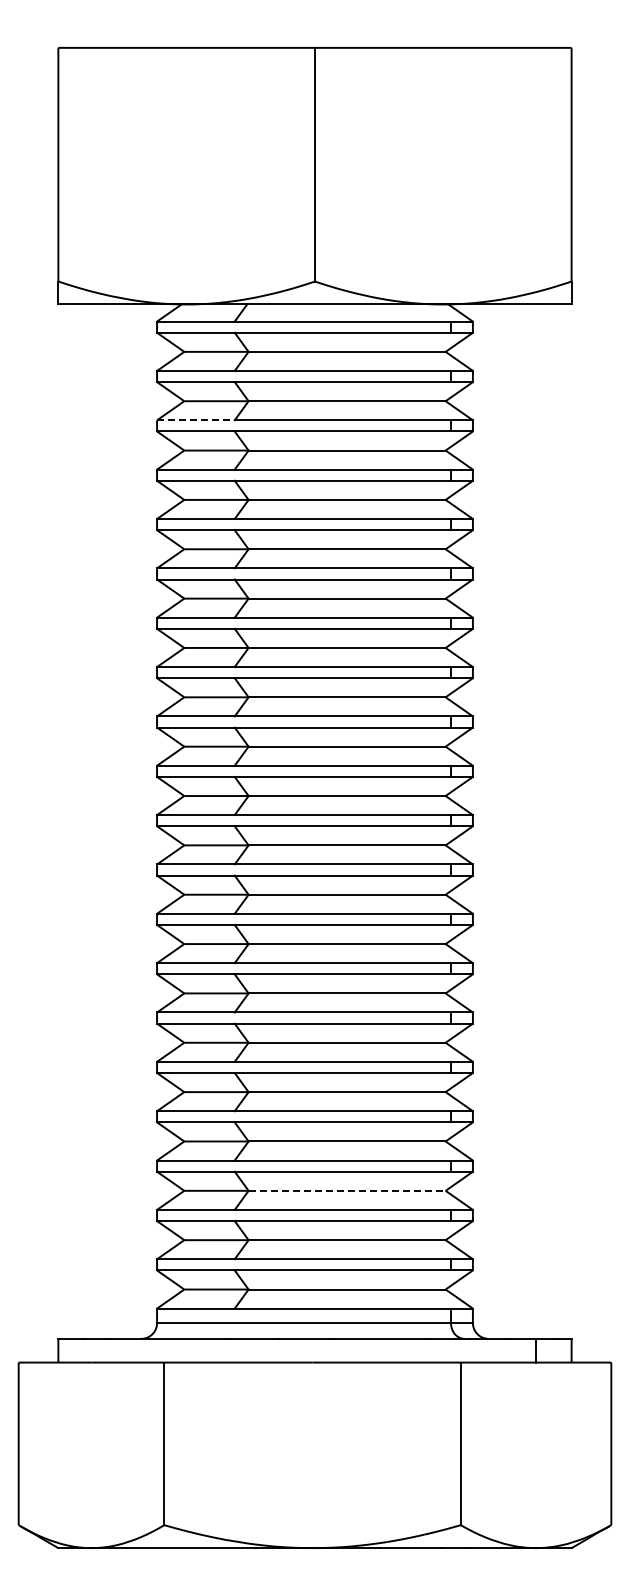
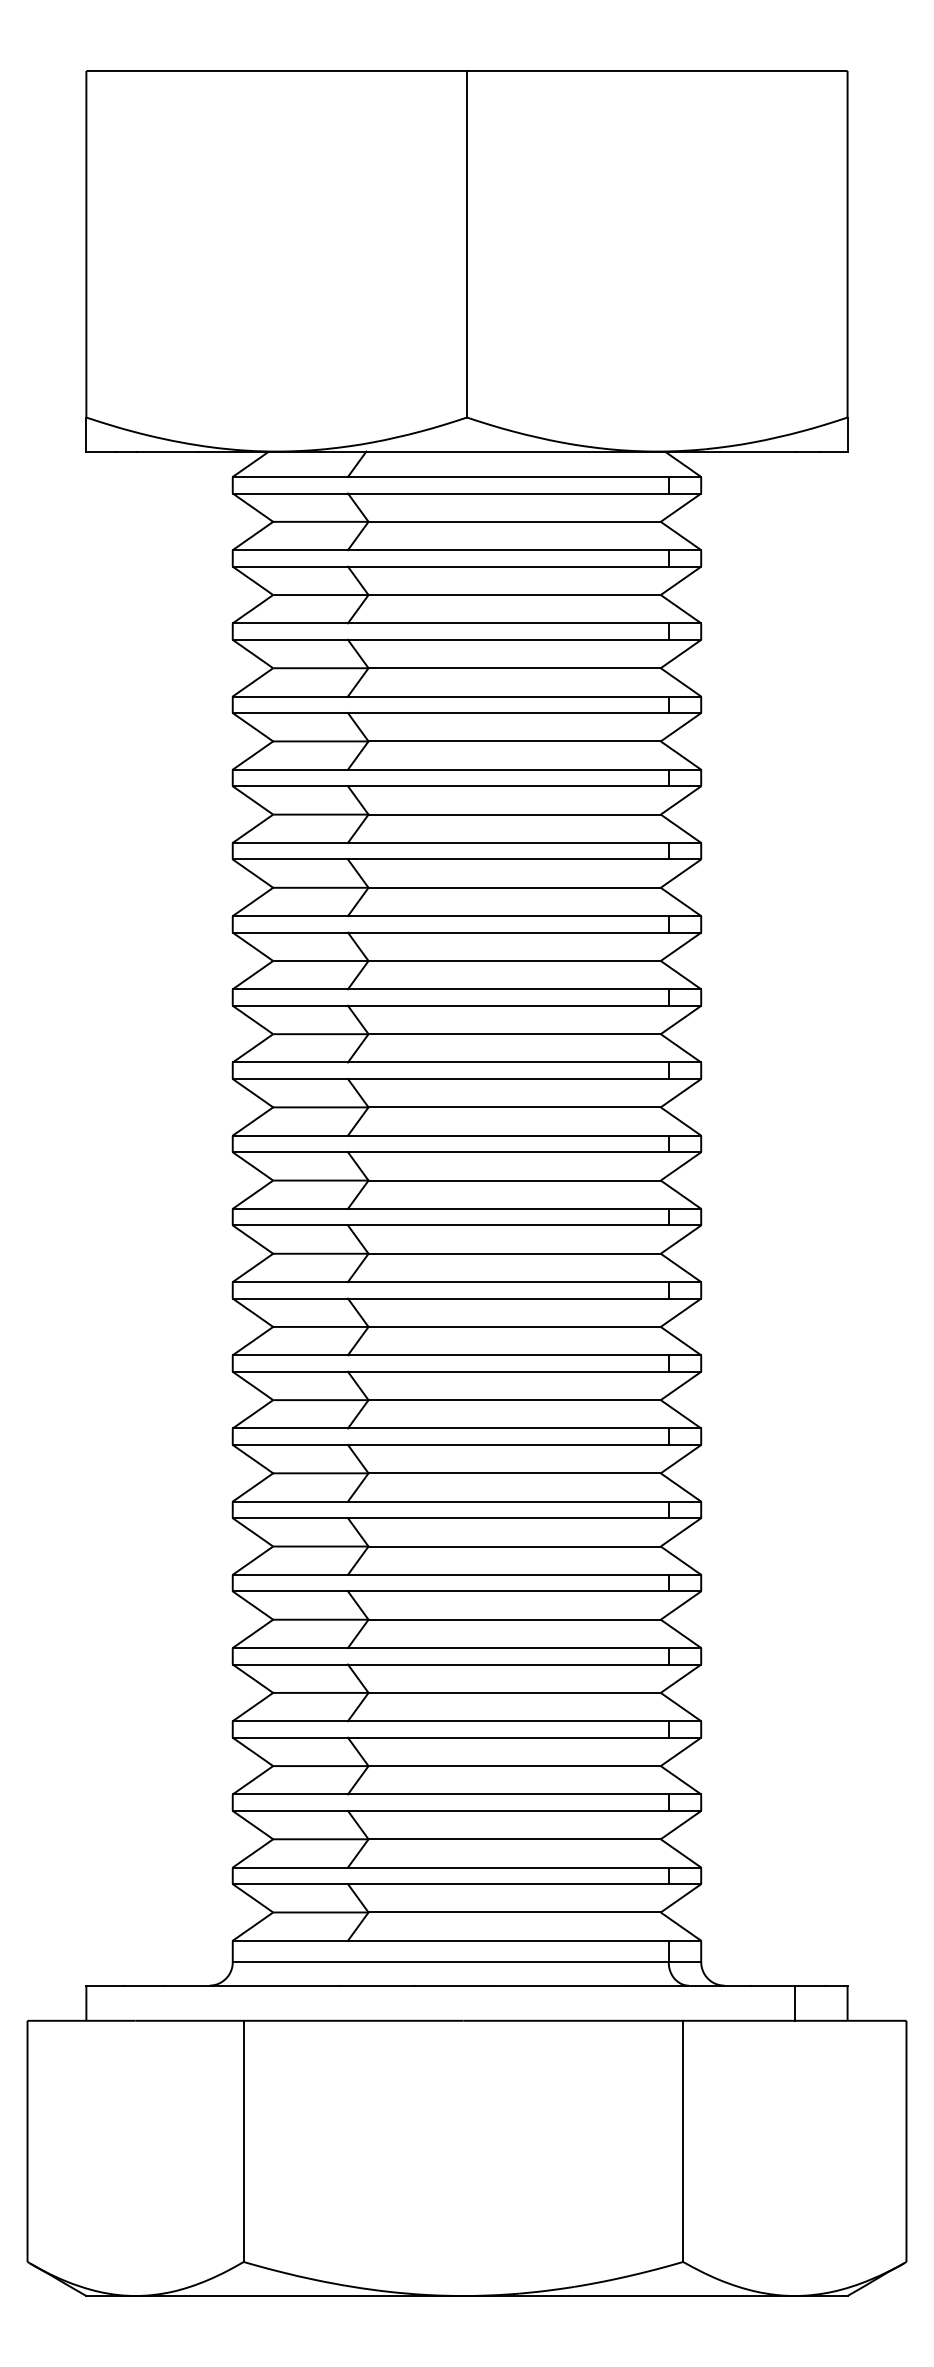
line: (195, 420) -> (289, 623), dashed -> solid
line: (347, 1190) -> (515, 1765), dashed -> solid

